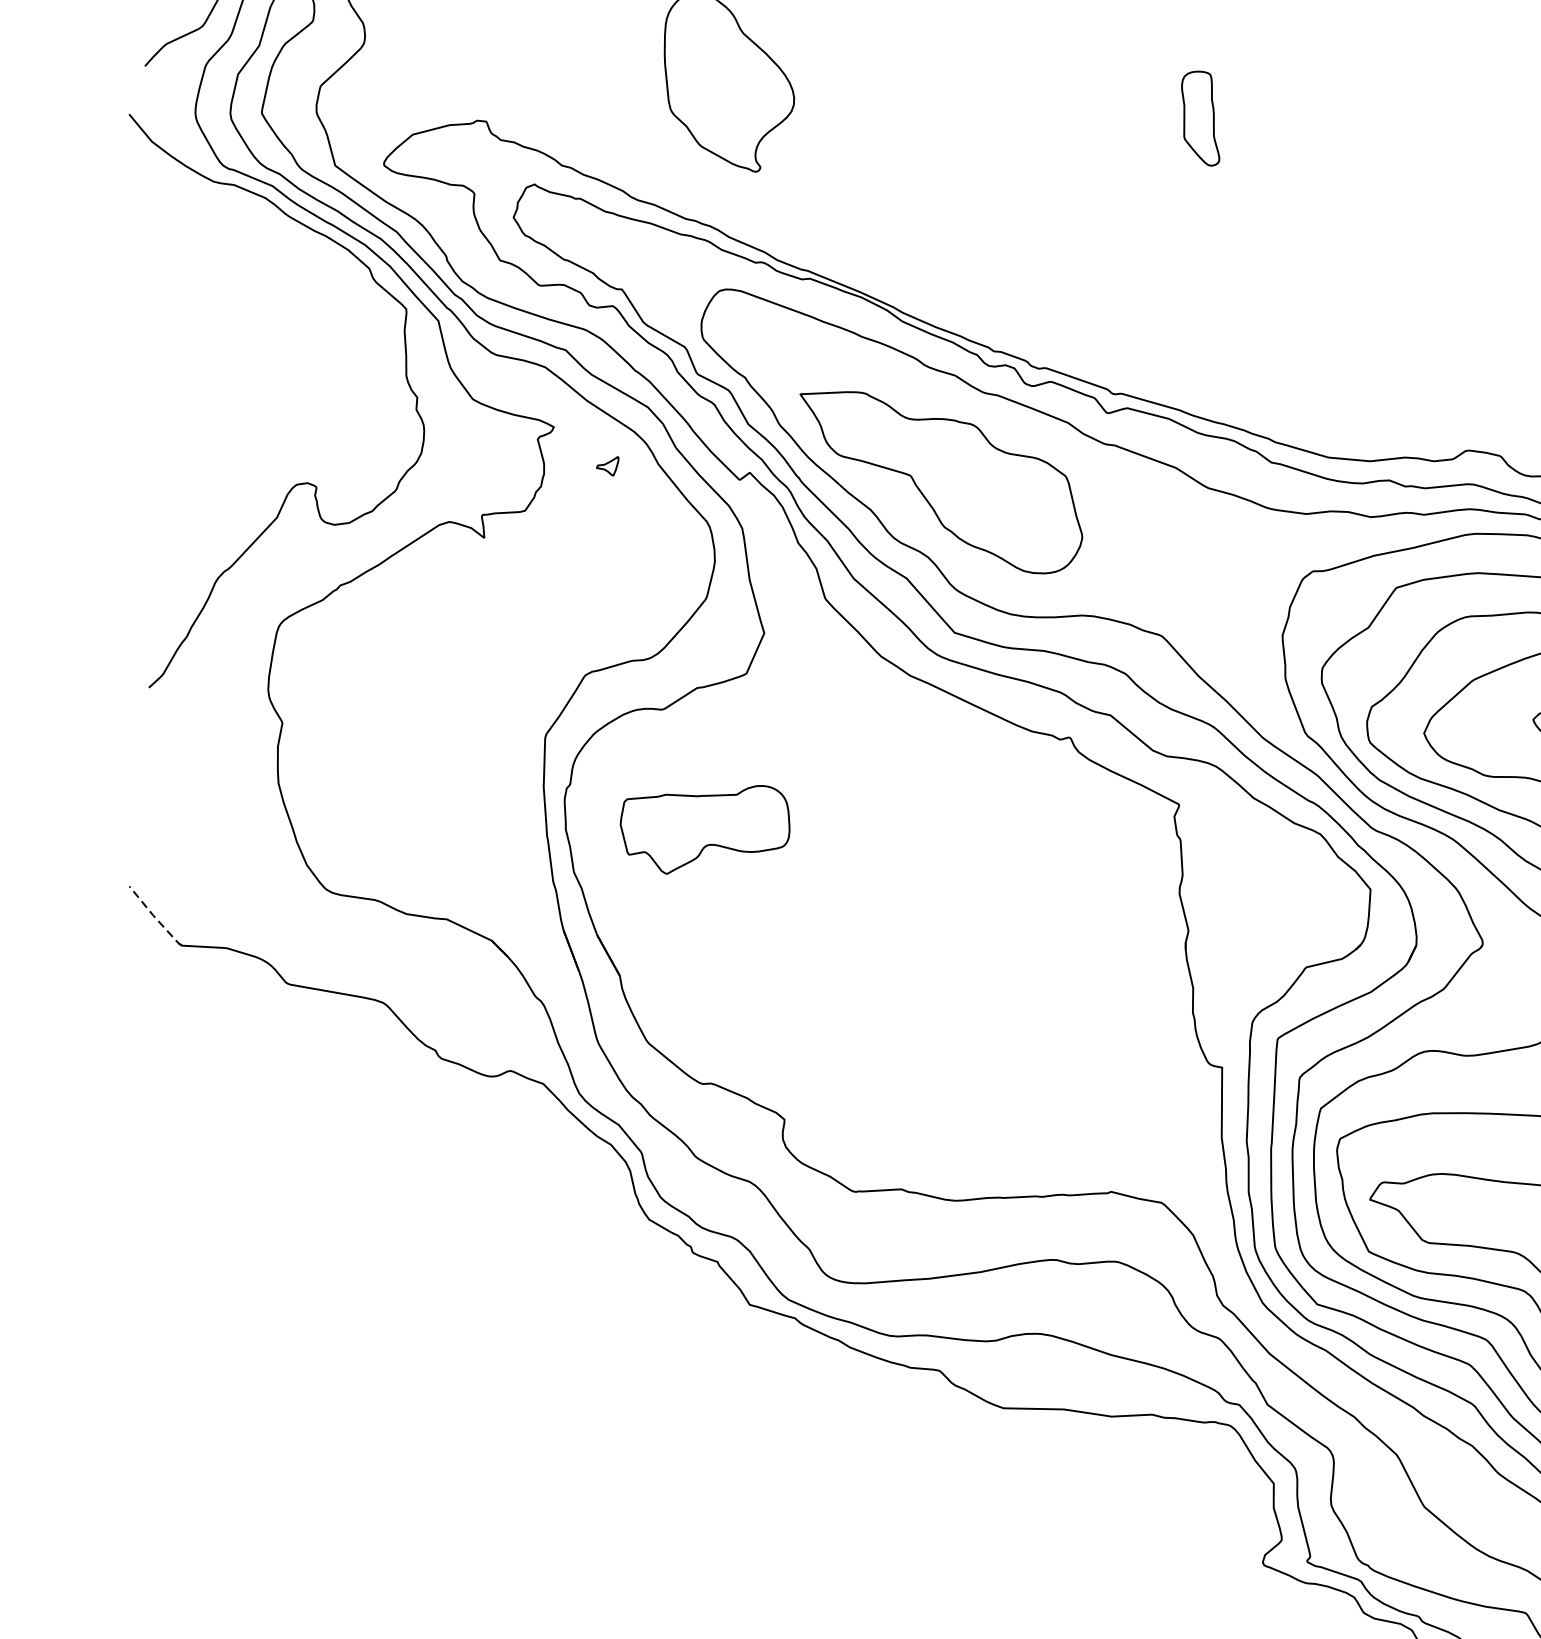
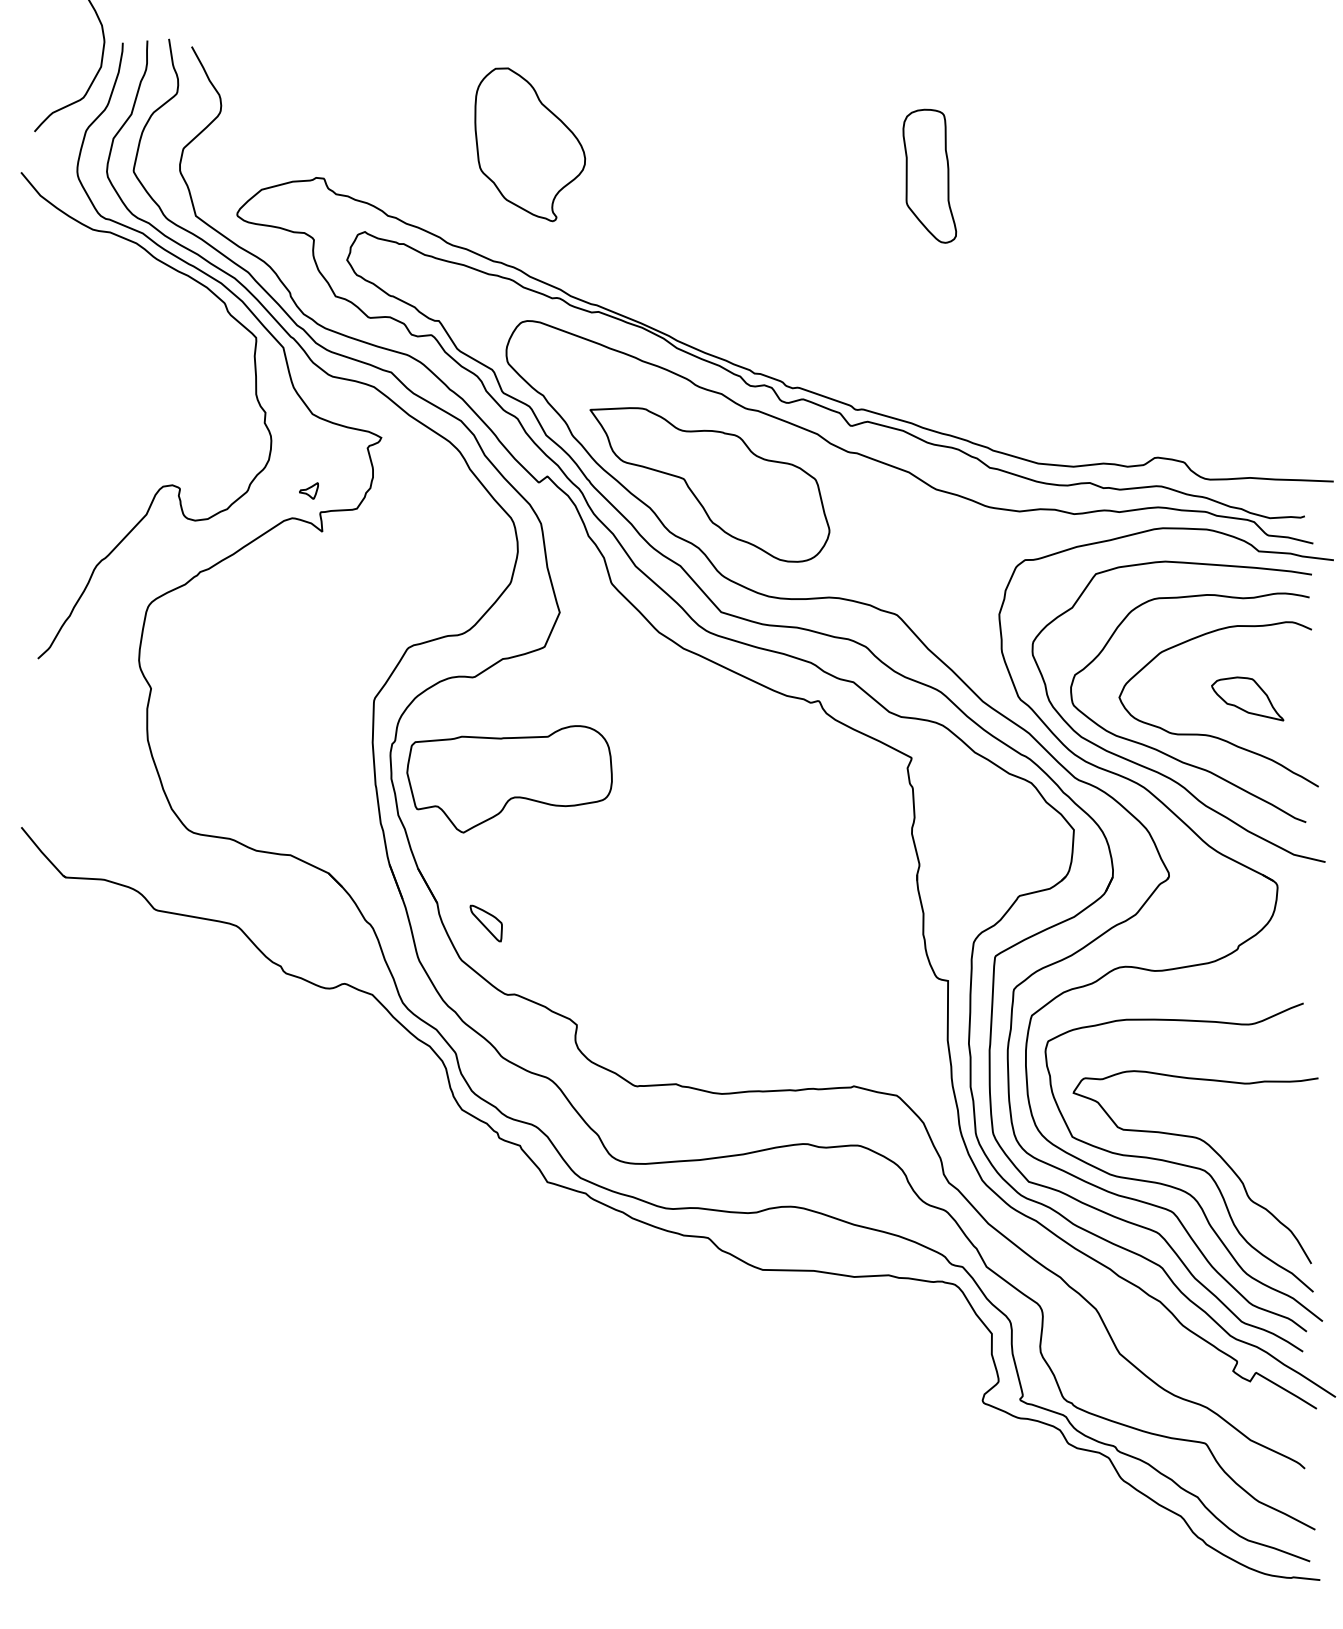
part: (1200, 117) -> (929, 175), size x1.67
part: (607, 465) -> (308, 490), moved
part: (705, 830) -> (509, 779), size x1.43
line: (154, 916) -> (42, 852), dashed -> solid
part: (676, 999) -> (485, 923), added

